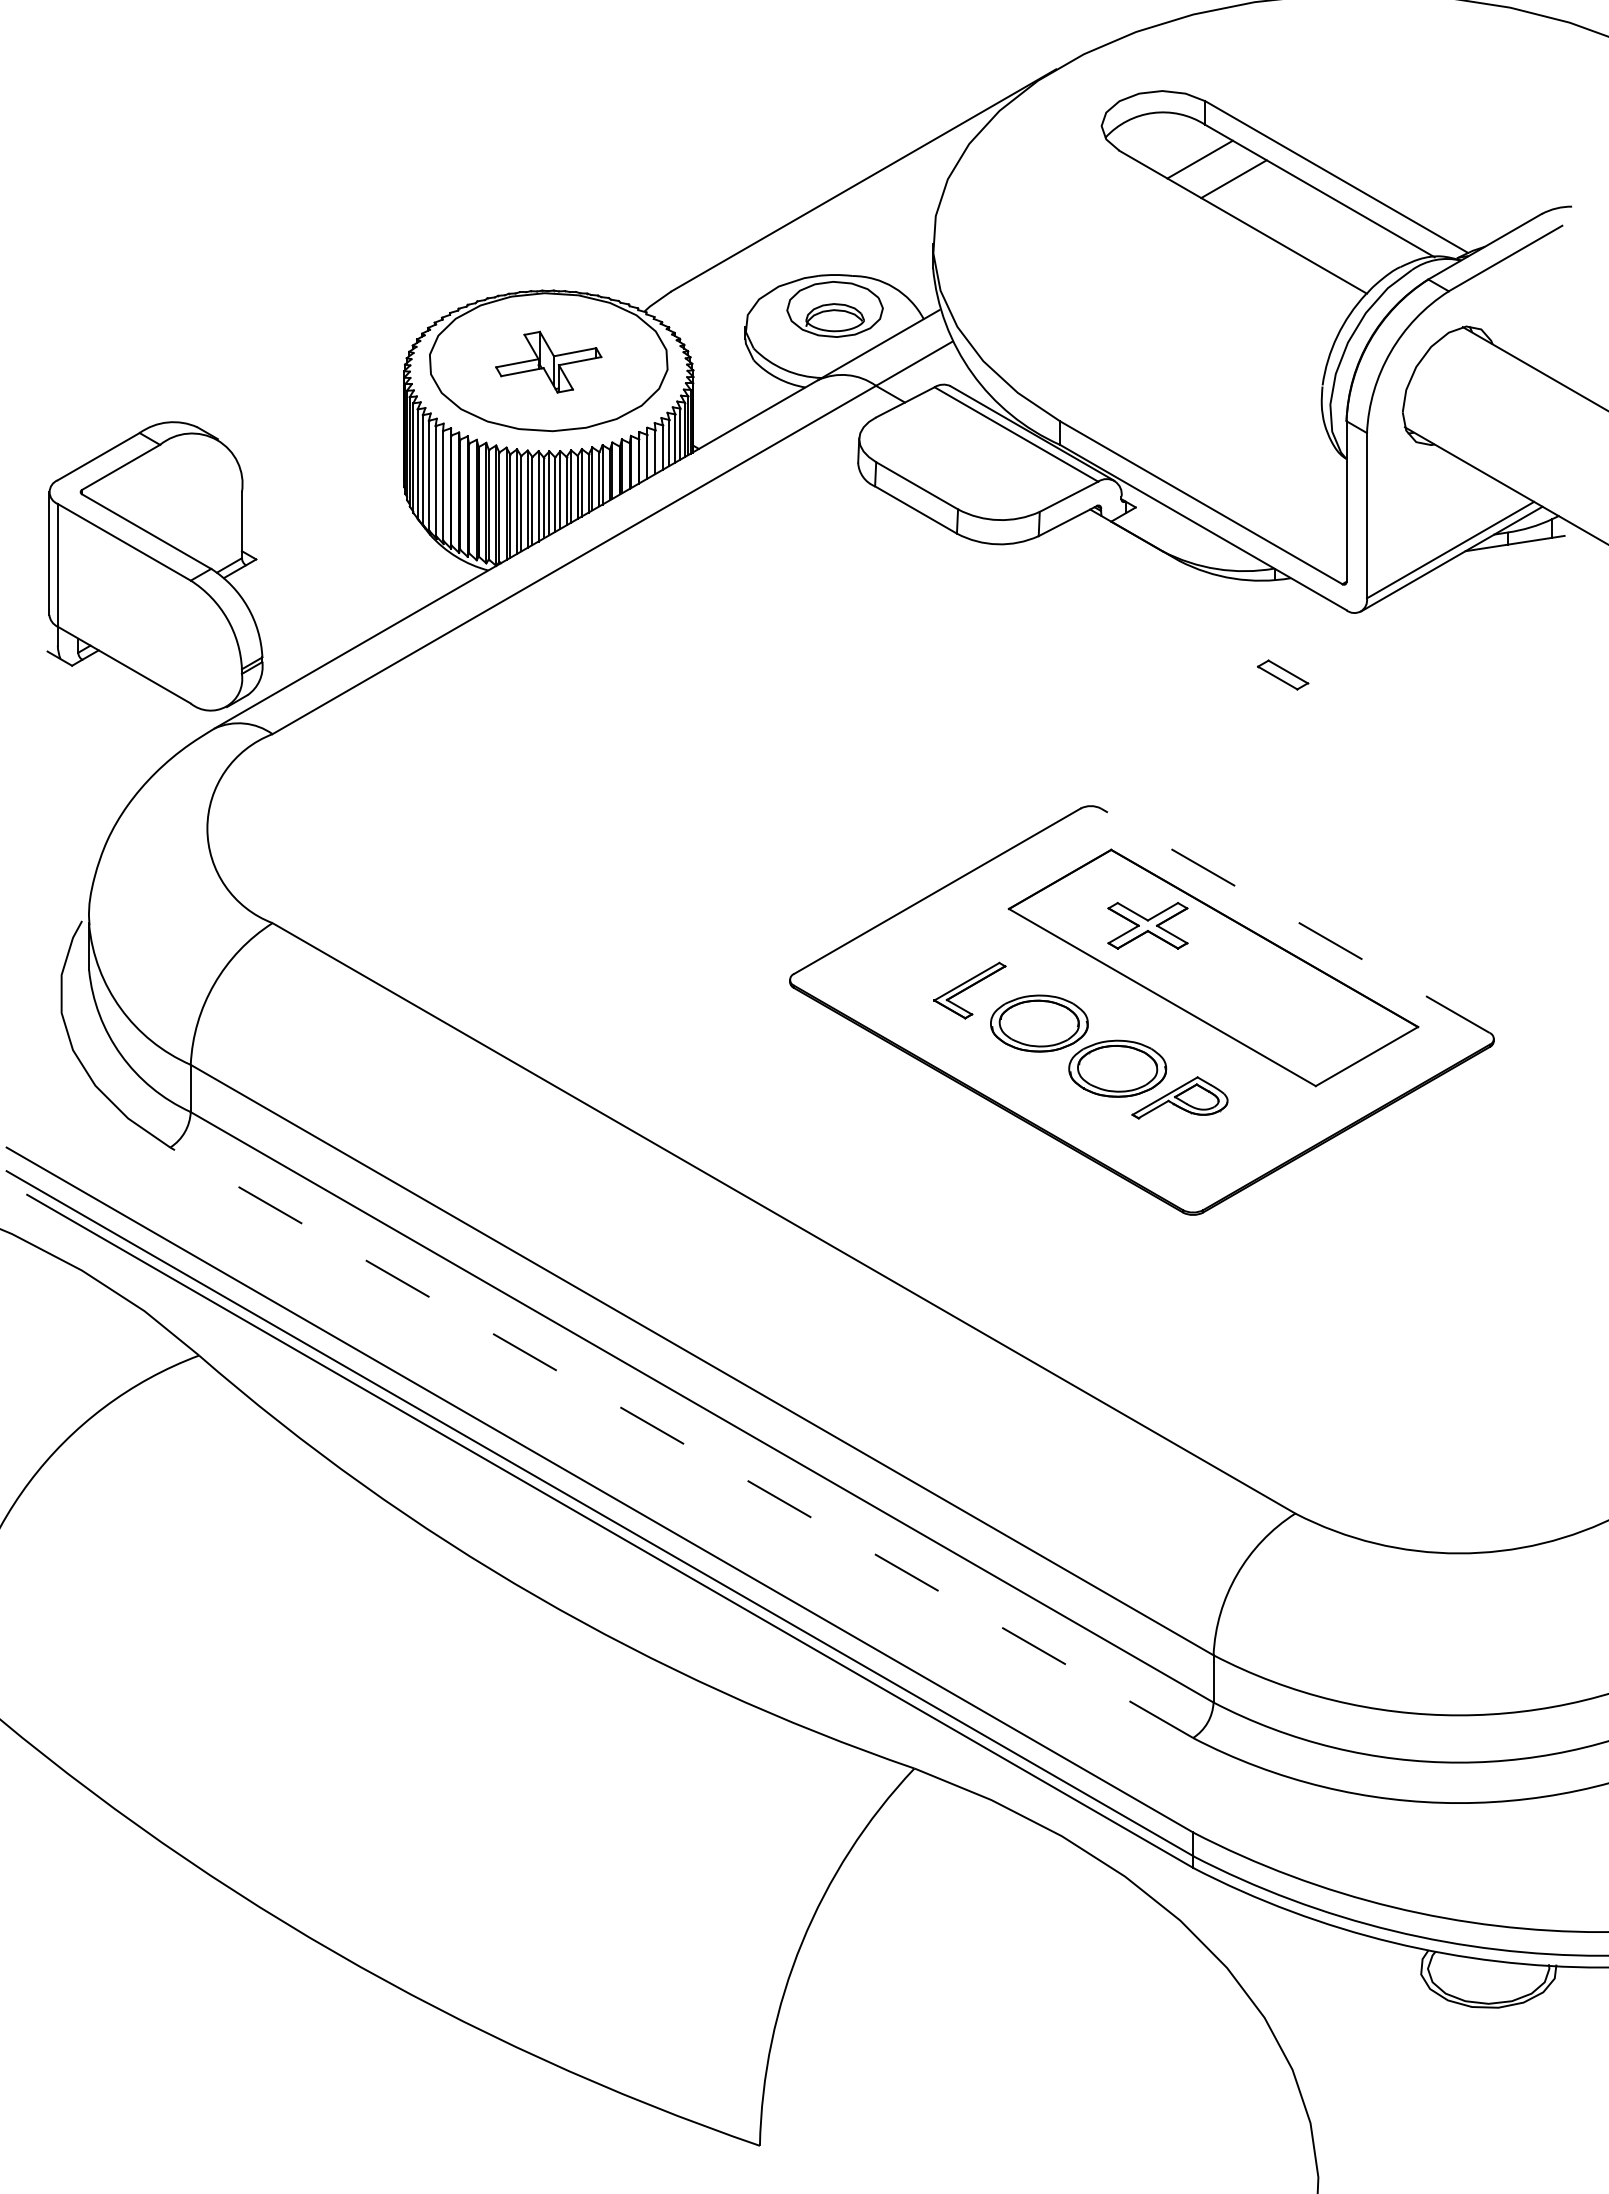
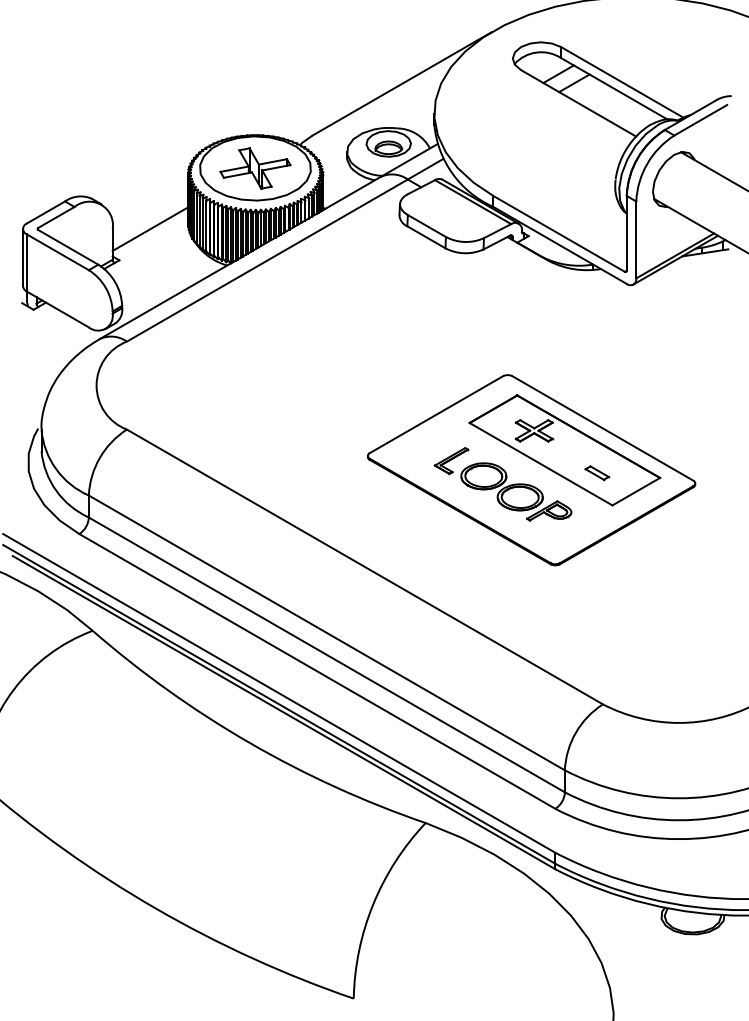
part: (548, 362) -> (255, 168), size x1.43
line: (323, 491) -> (150, 228), added
part: (1283, 675) -> (597, 473), moved
line: (1294, 920) -> (602, 428), dashed -> solid
line: (682, 1442) -> (317, 671), dashed -> solid

